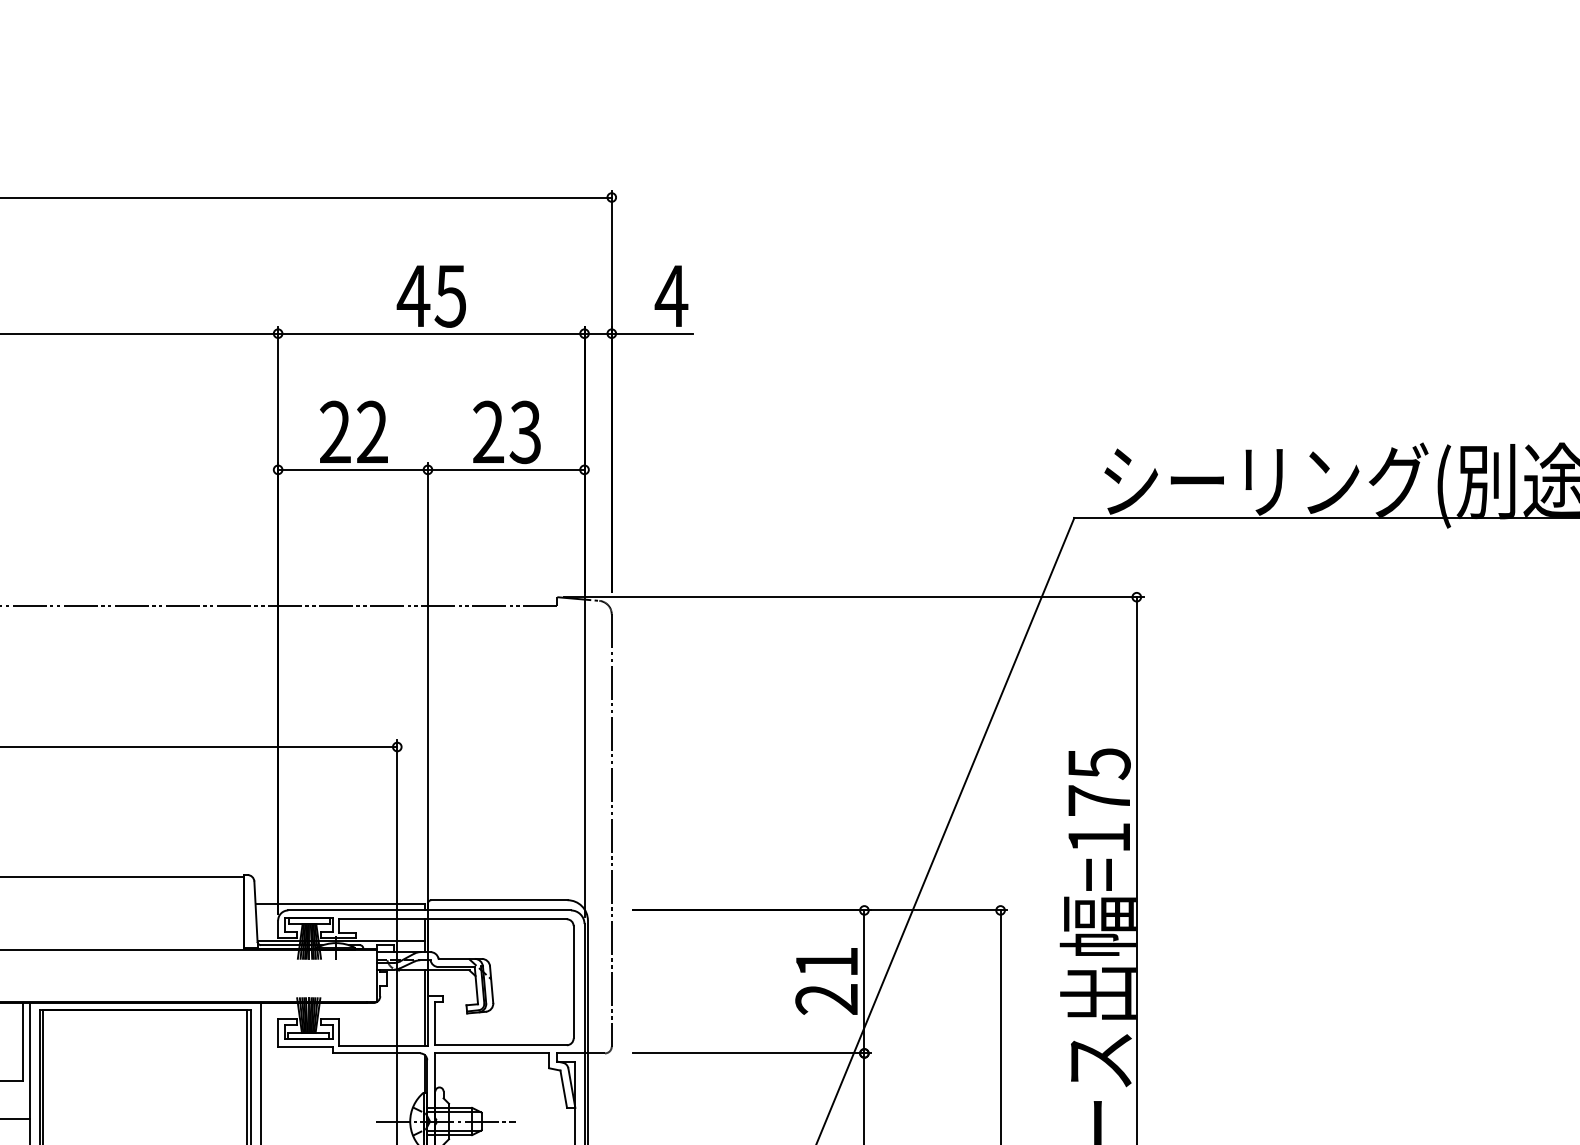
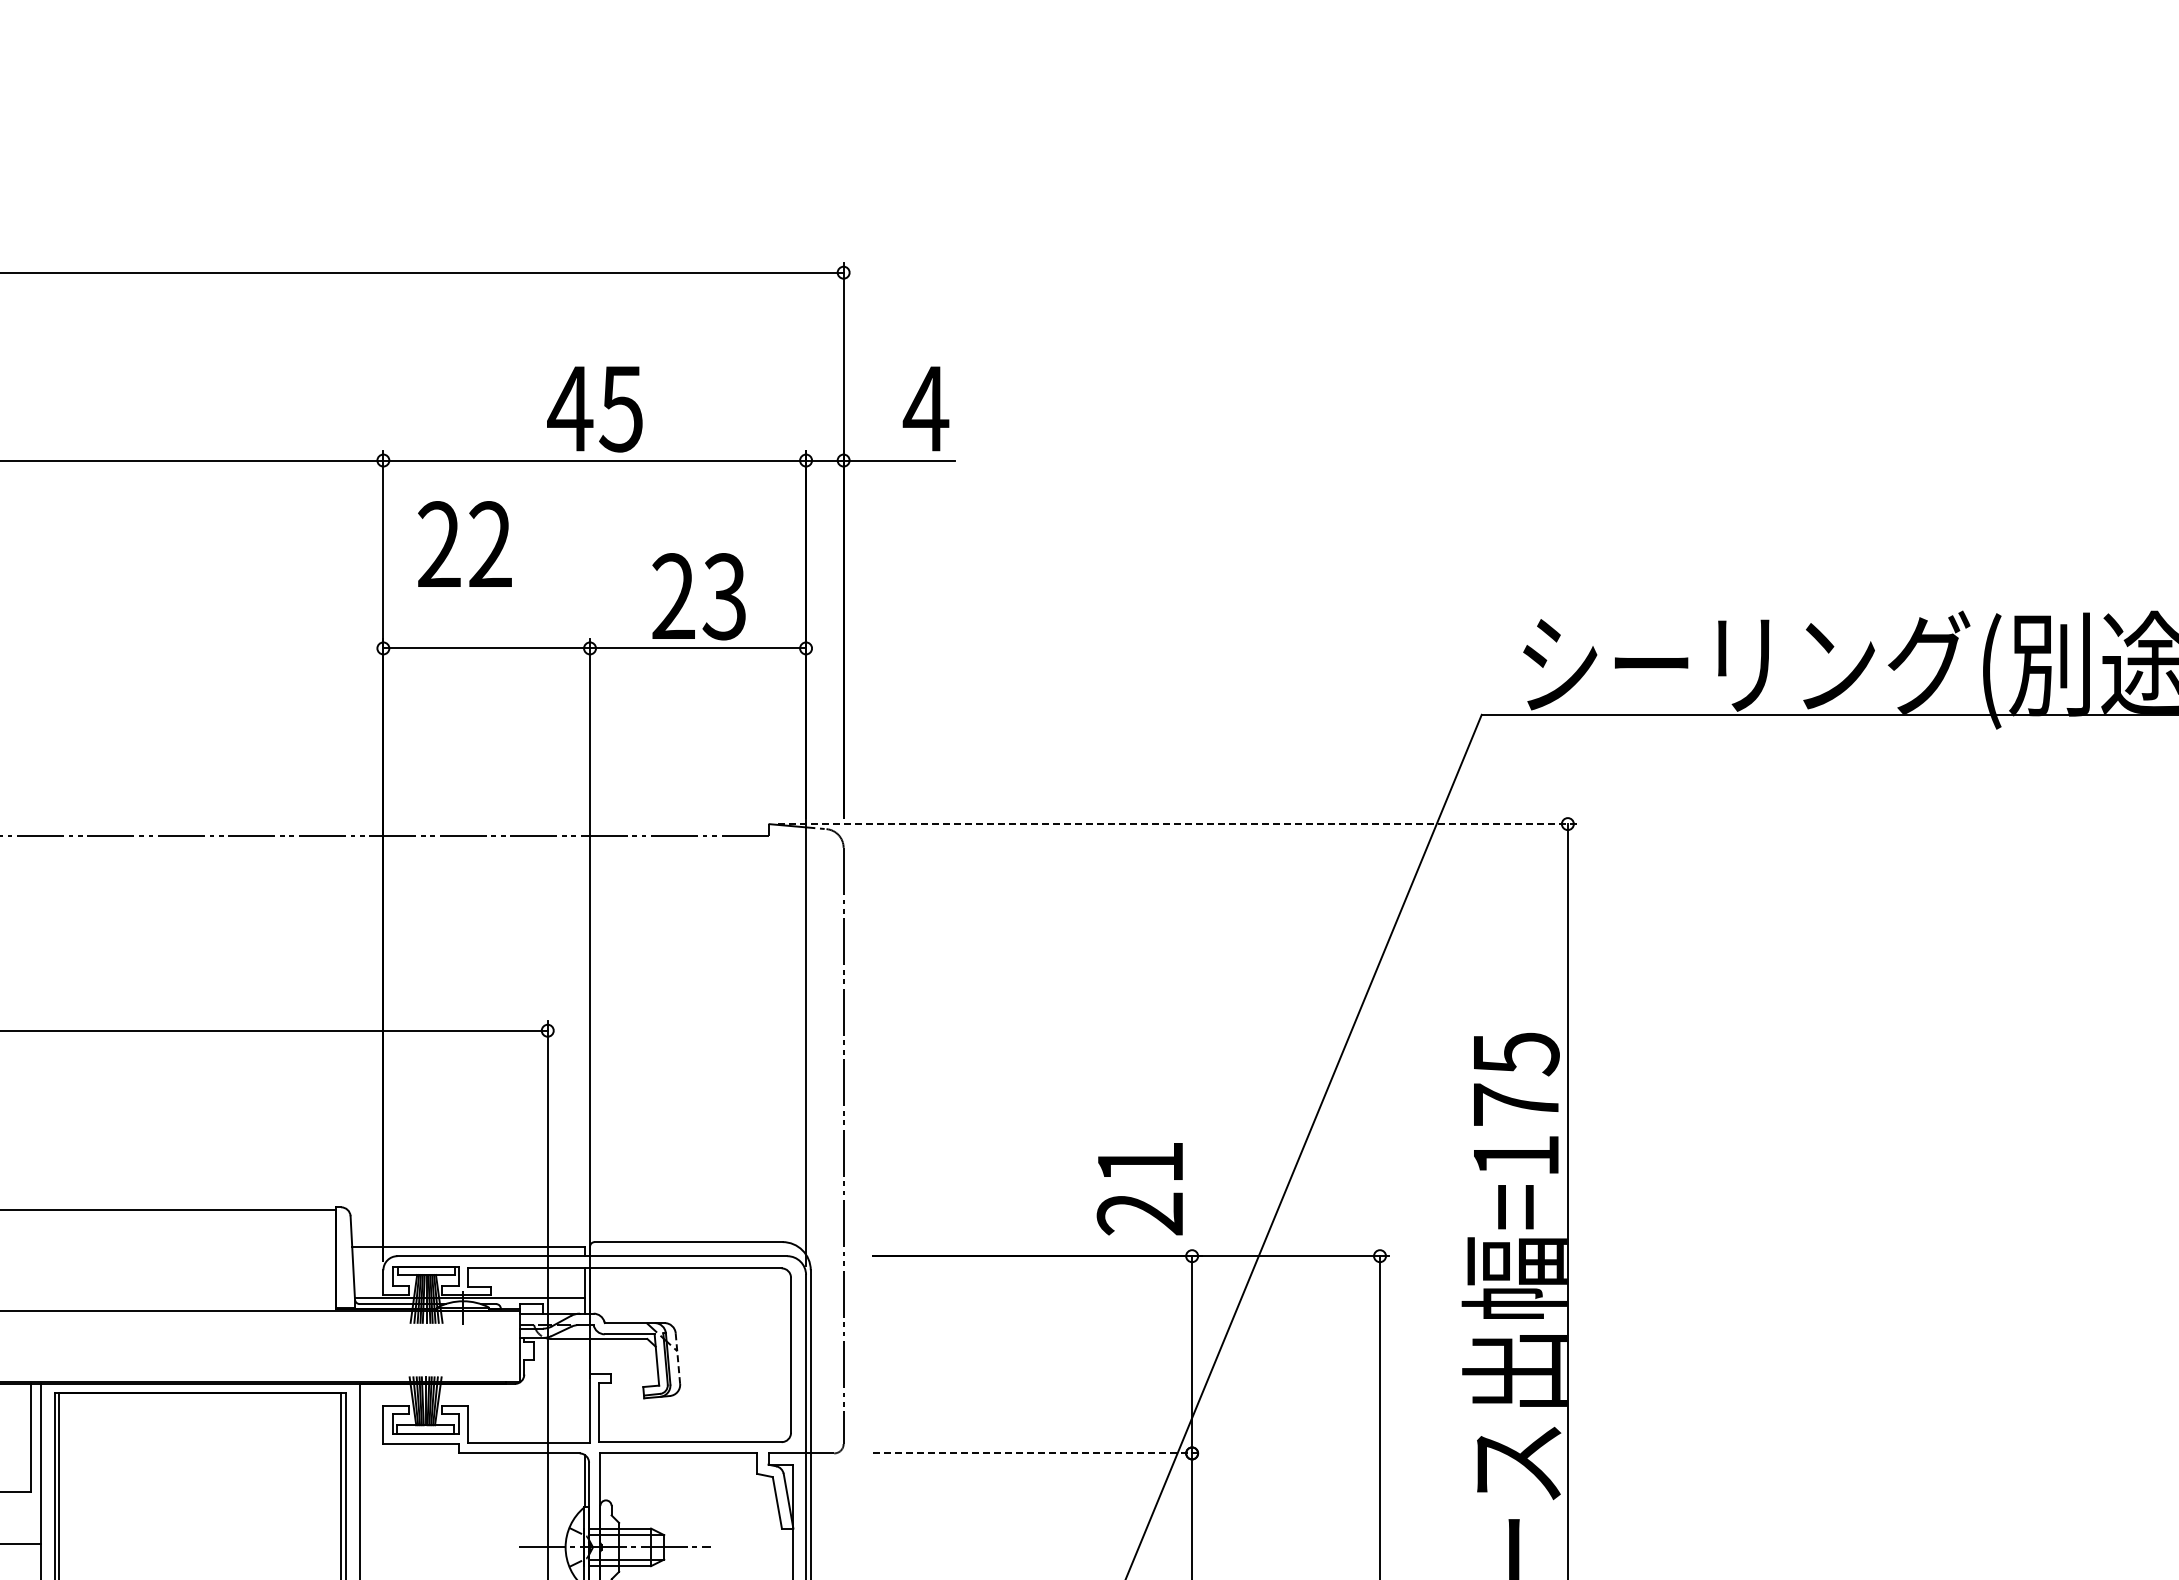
text: (353, 431) -> (464, 543), moved
line: (853, 597) -> (1177, 824), solid -> dashed
text: (826, 981) -> (1139, 1189), moved
line: (491, 985) -> (677, 1359), solid -> dashed
line: (424, 1008) -> (585, 1391), removed
line: (752, 1053) -> (1037, 1453), solid -> dashed

